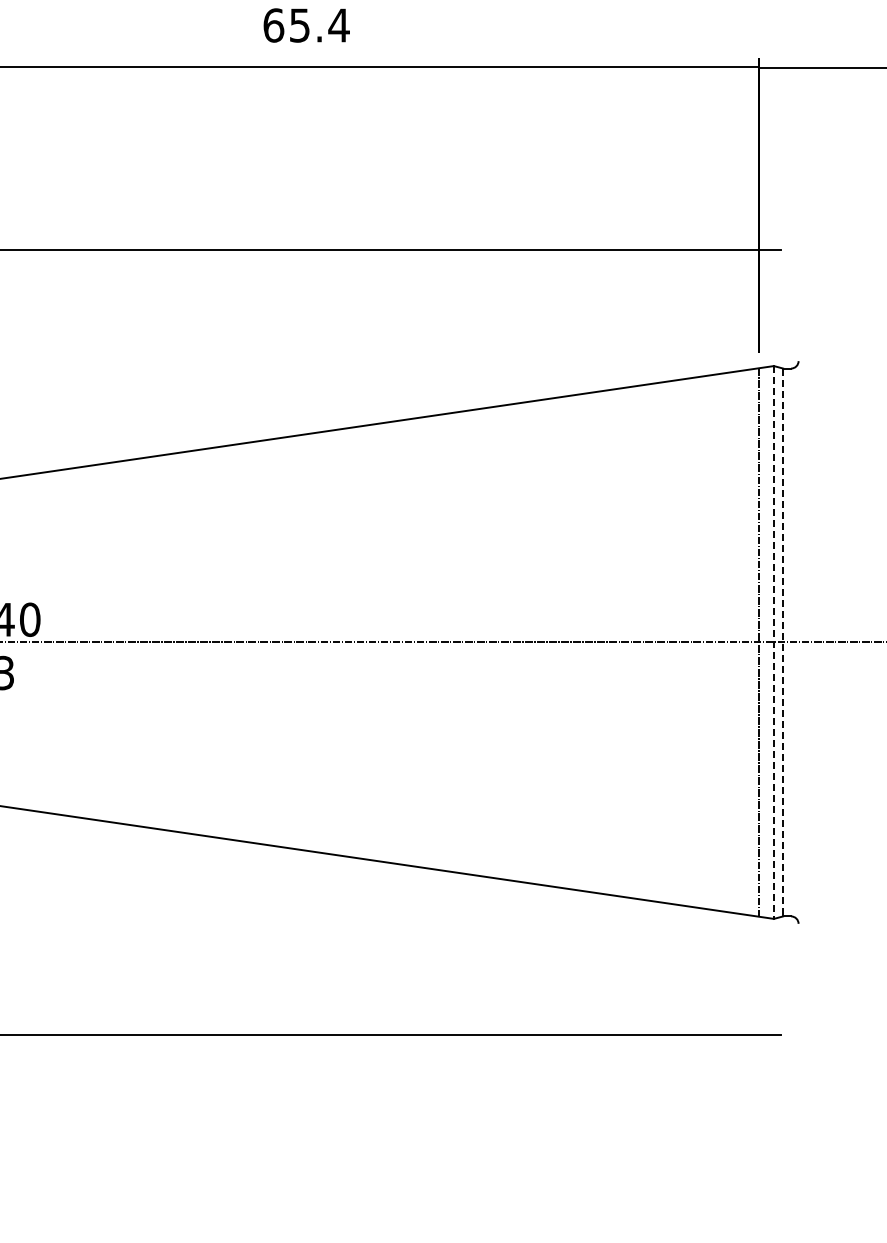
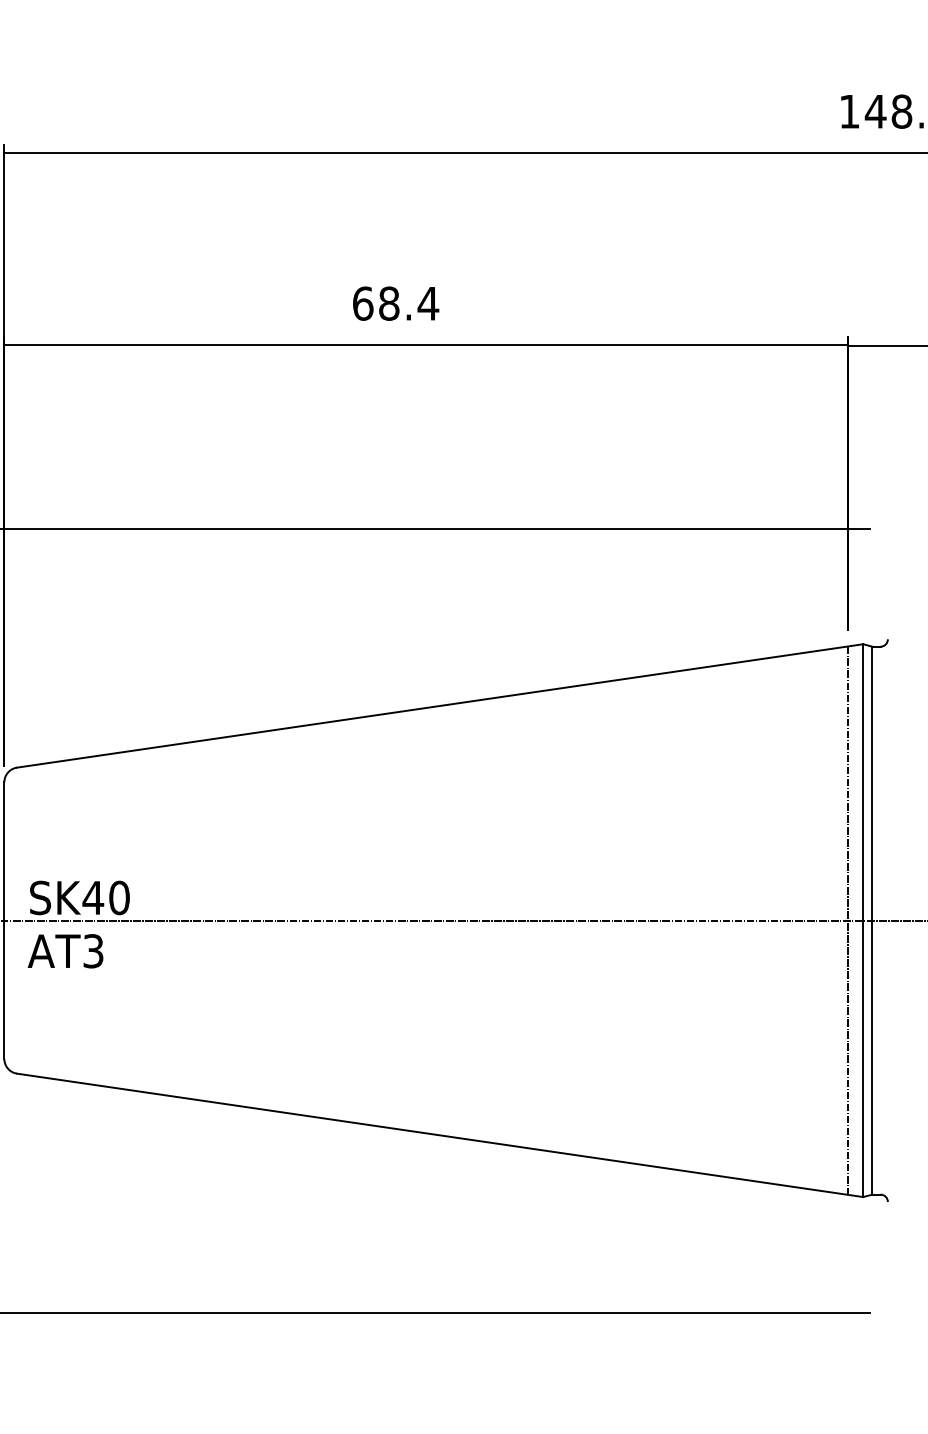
text: (300, 25) -> (389, 303), 65.4 -> 68.4
line: (783, 642) -> (872, 920), dashed -> solid
line: (774, 643) -> (863, 921), dashed -> solid

